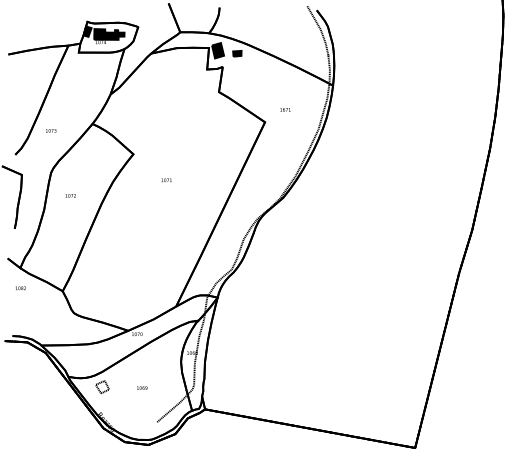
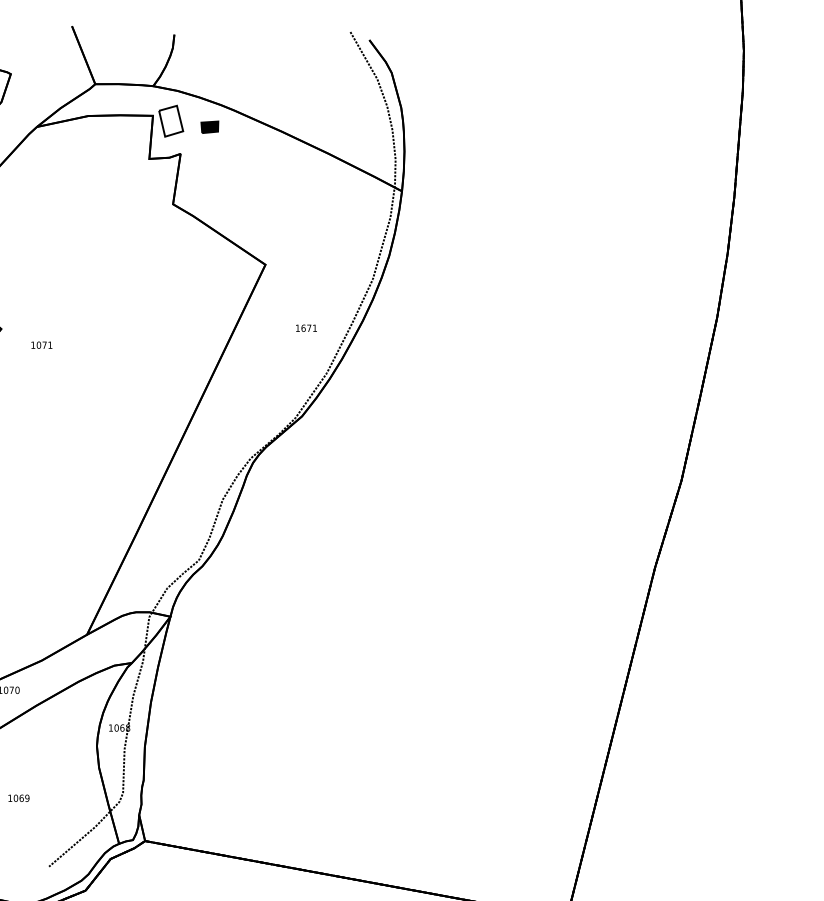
fill: (218, 50) -> (172, 120), removed
text: (285, 109) -> (306, 327), moved
text: (166, 180) -> (41, 345), moved

